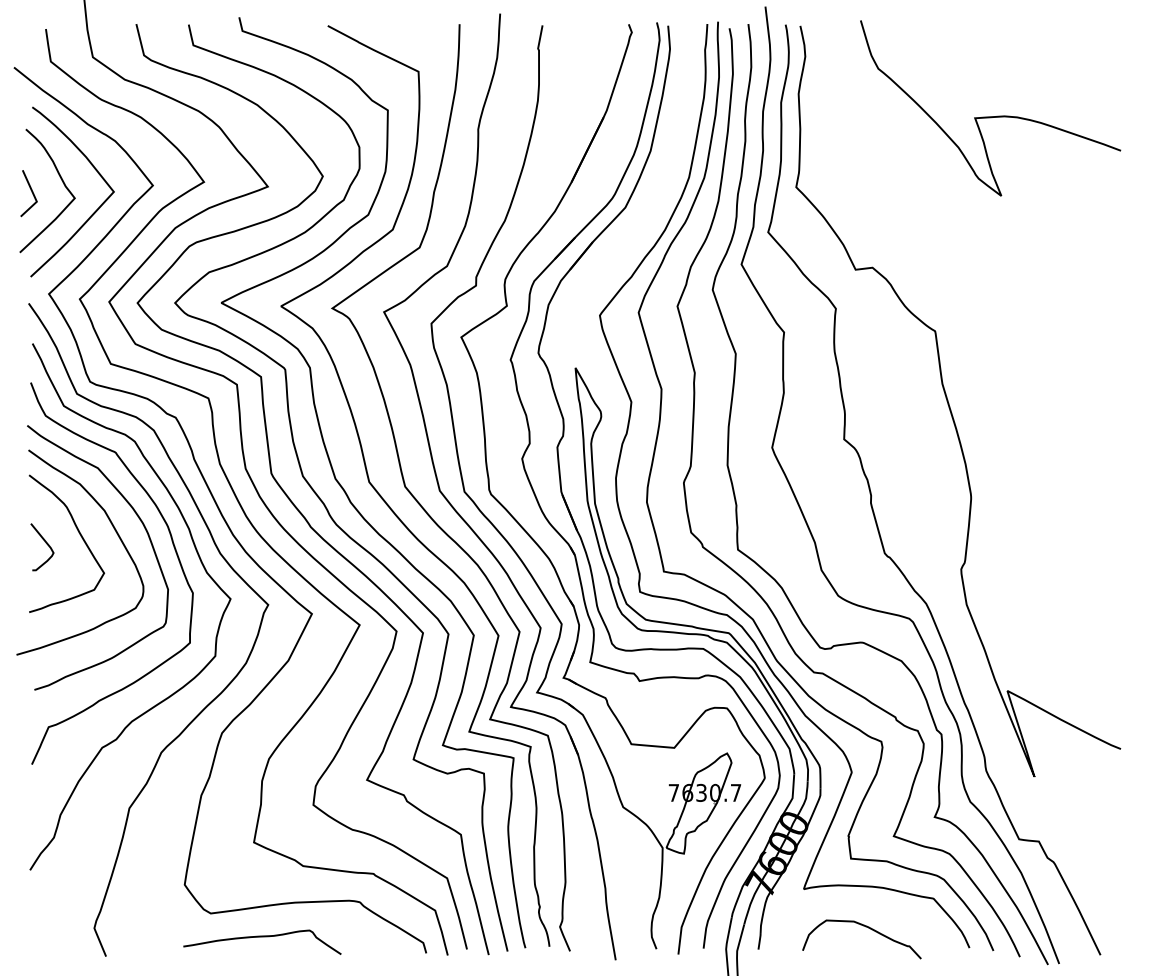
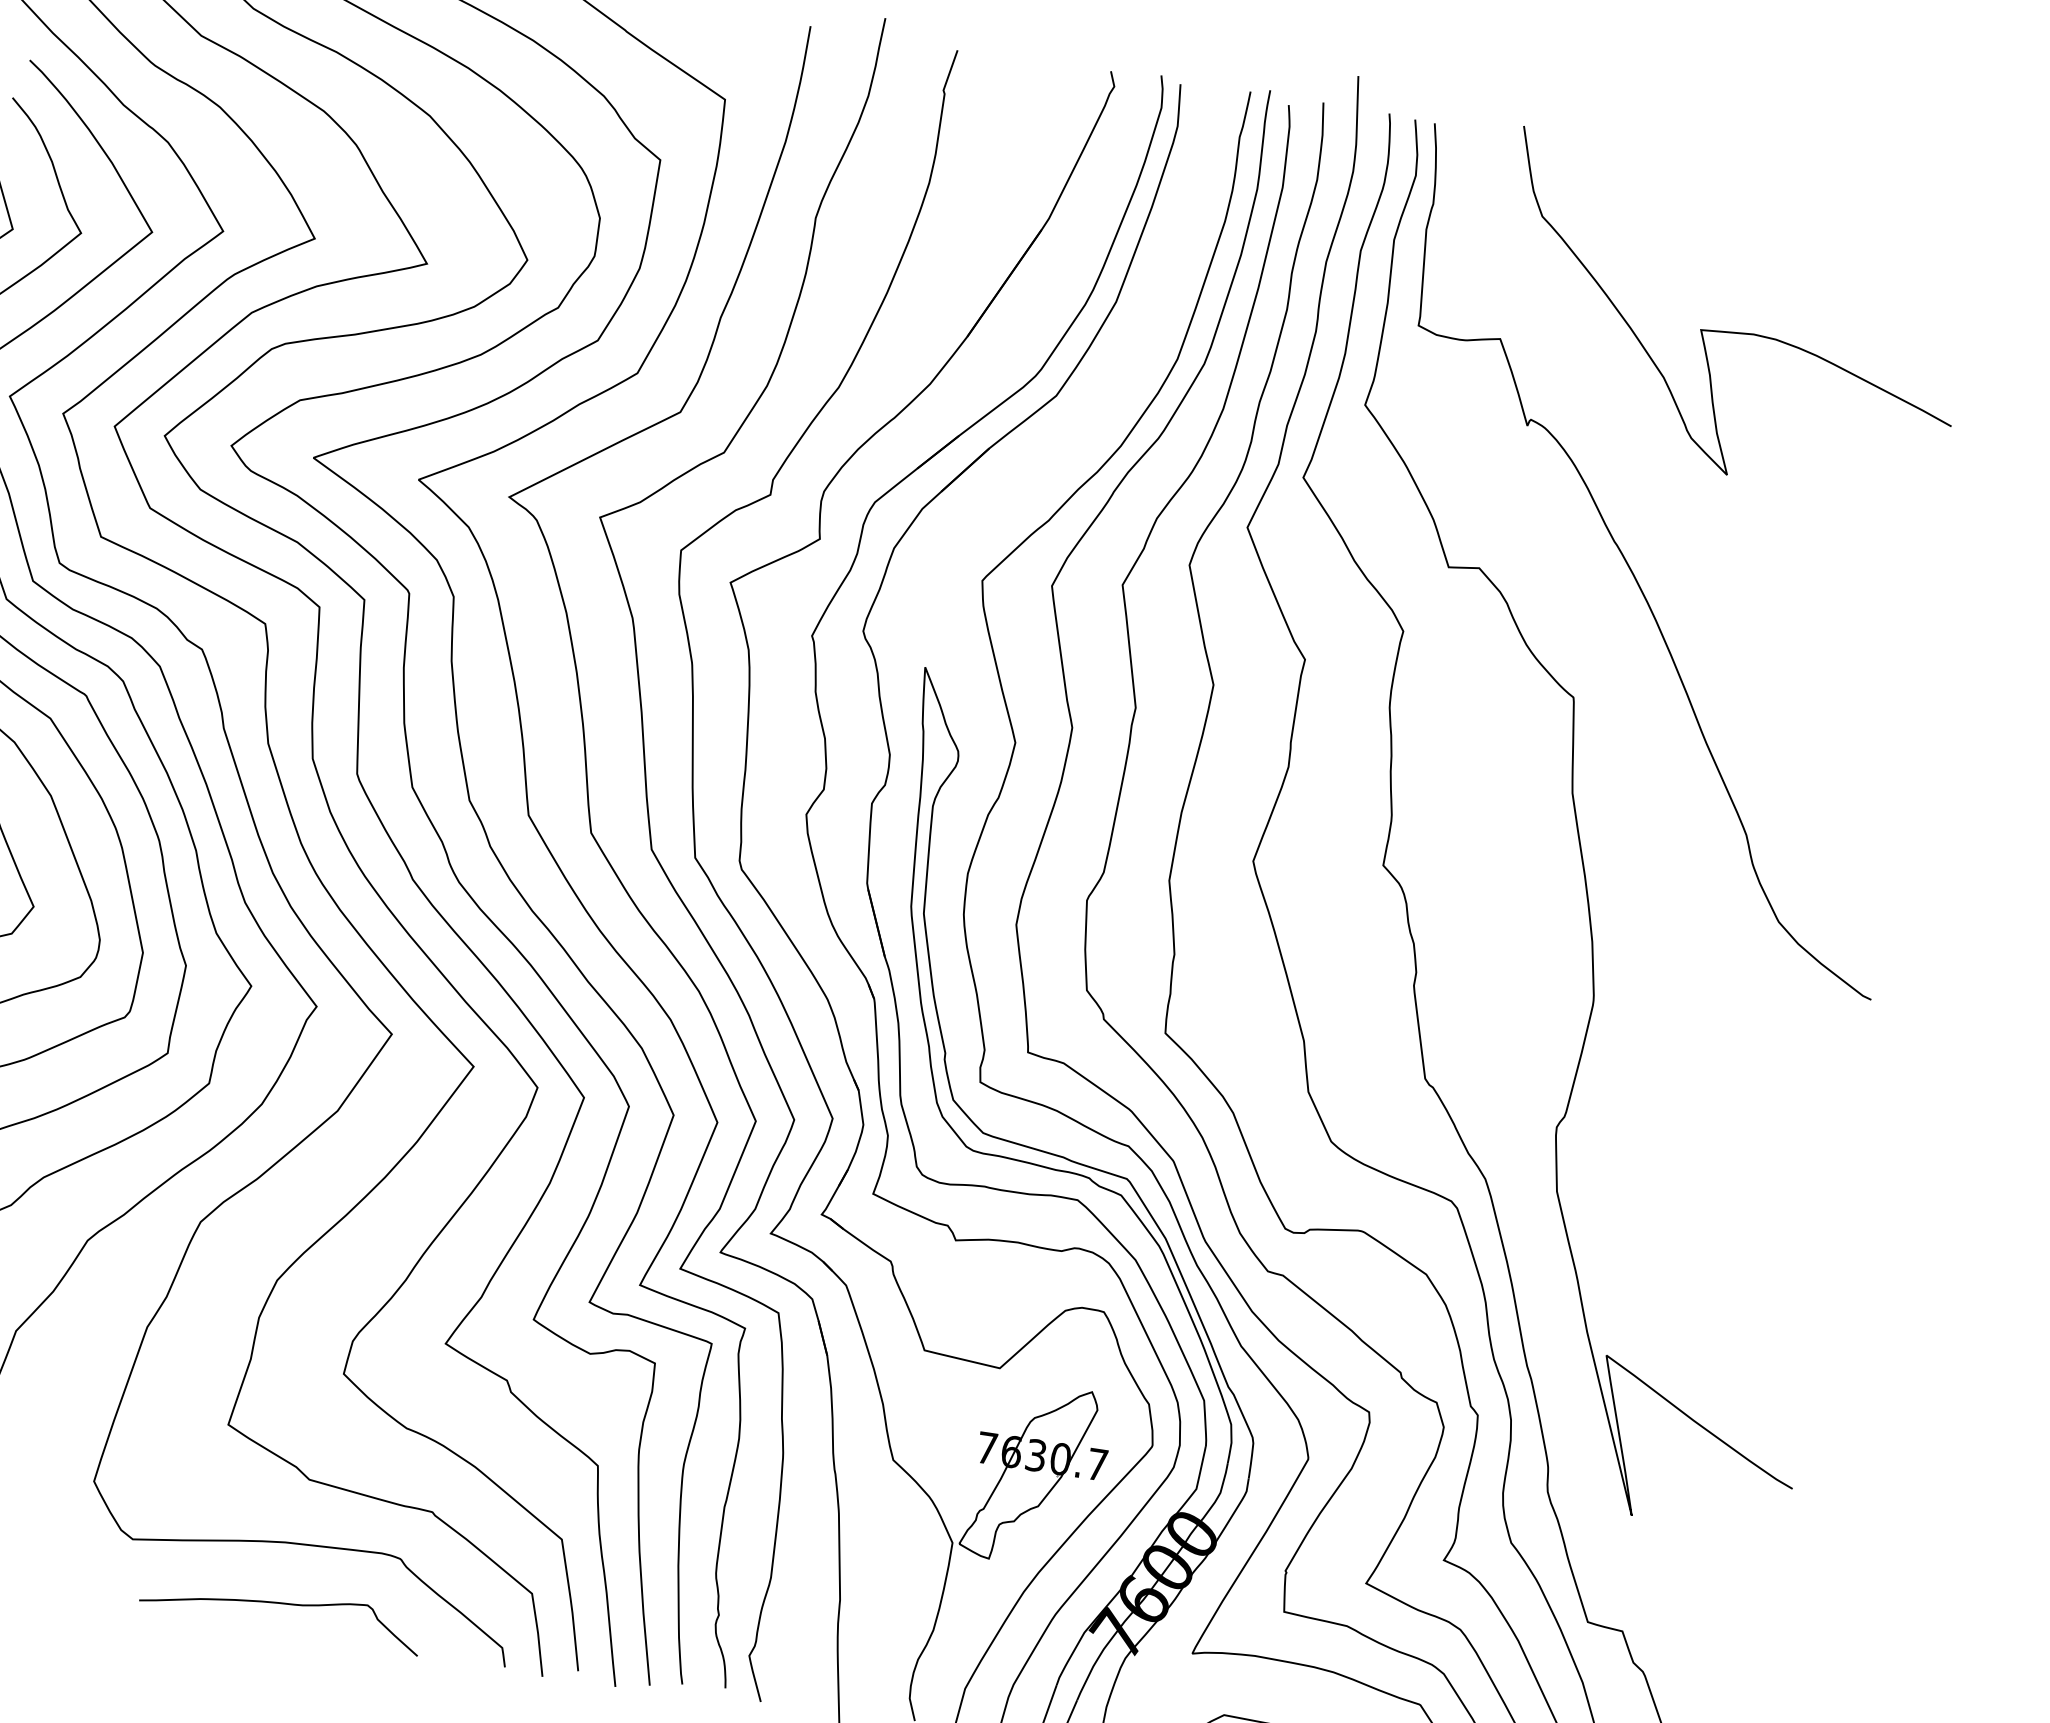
curve: (958, 257) -> (1634, 572), added
curve: (262, 937) -> (282, 1605), moved

